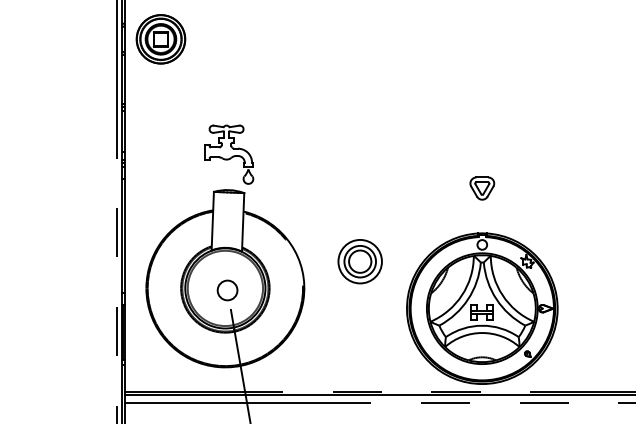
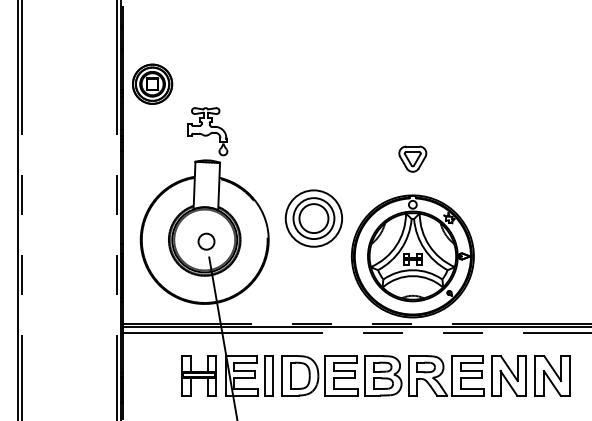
part: (160, 38) -> (152, 83), moved
part: (481, 187) -> (412, 158), size x1.4
part: (359, 260) -> (313, 217), size x1.6

